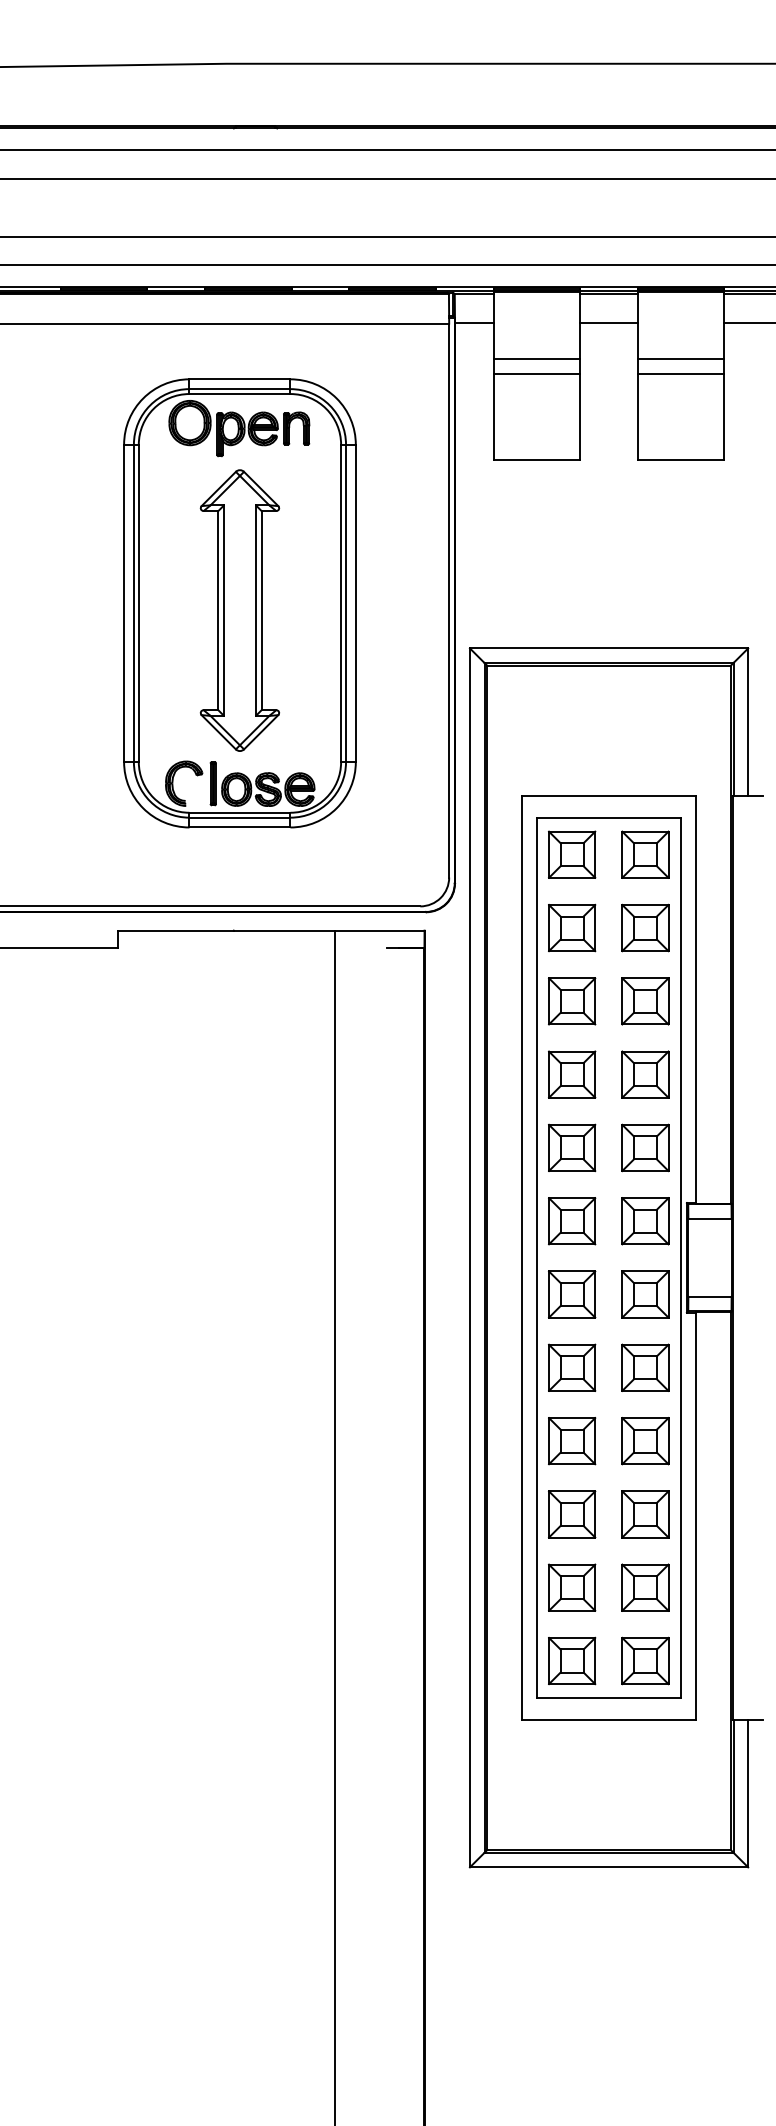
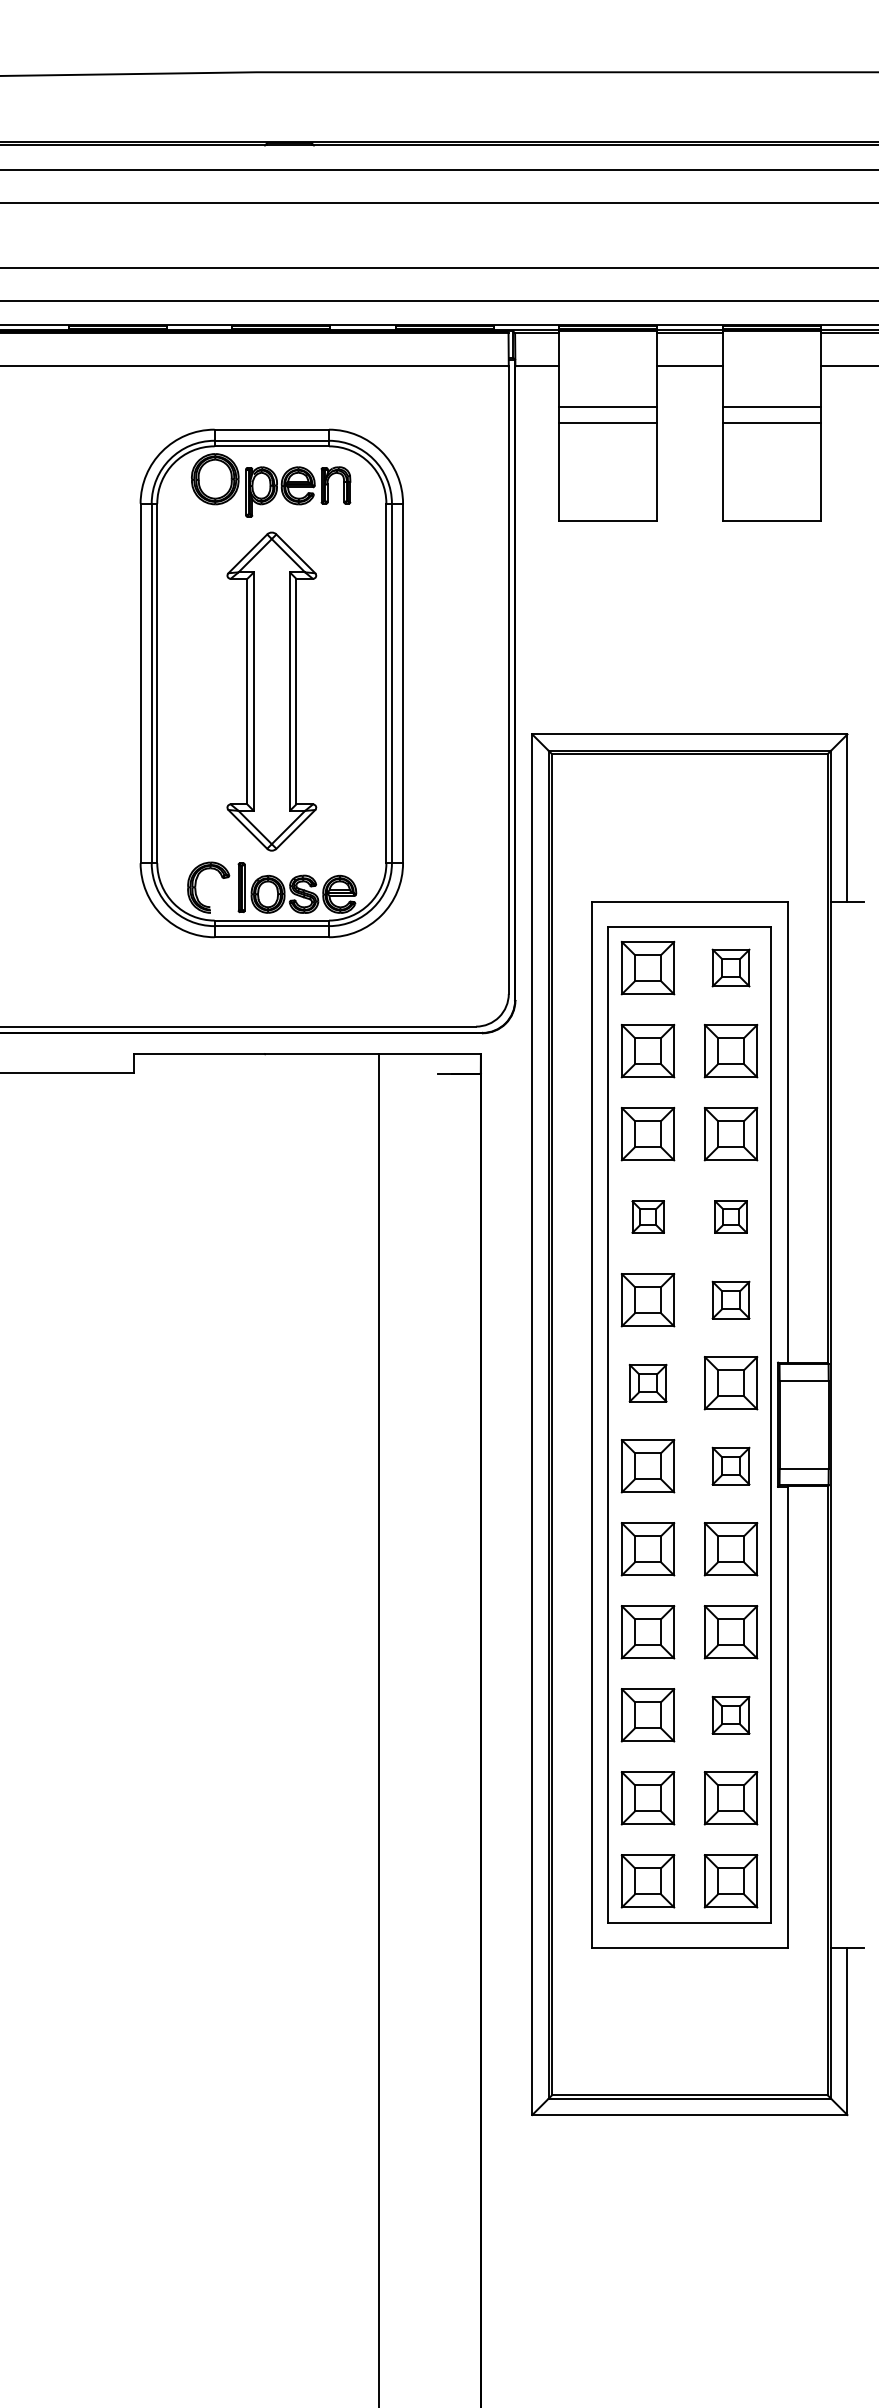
part: (645, 854) -> (731, 967), size x0.7
part: (572, 1074) -> (648, 1217), size x0.6
part: (645, 1074) -> (731, 1217), size x0.6
part: (645, 1147) -> (731, 1299), size x0.7
part: (572, 1221) -> (648, 1383), size x0.7
part: (645, 1294) -> (731, 1466), size x0.7
part: (645, 1514) -> (731, 1715), size x0.7

